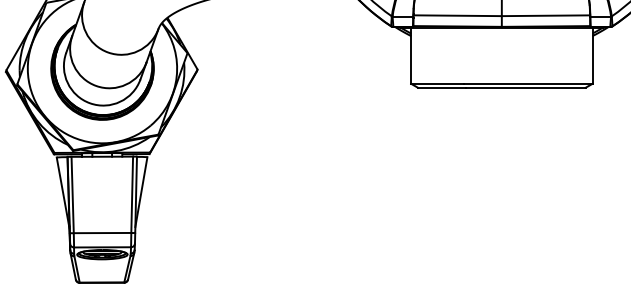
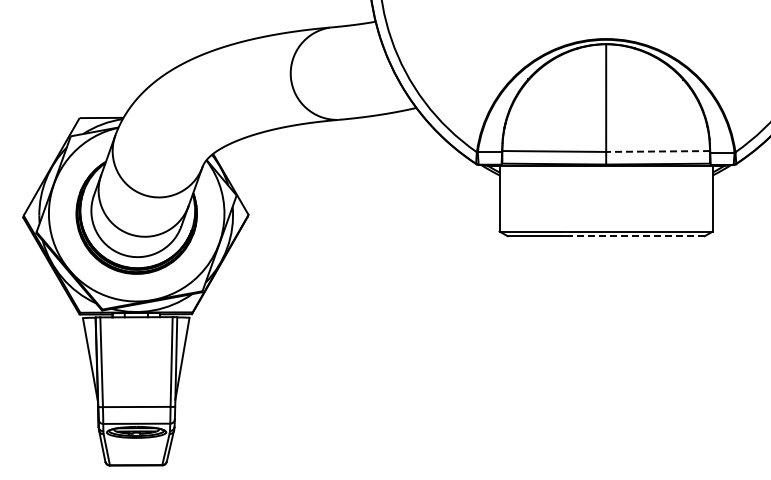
line: (546, 15) -> (658, 151), solid -> dashed
line: (525, 88) -> (634, 236), solid -> dashed

